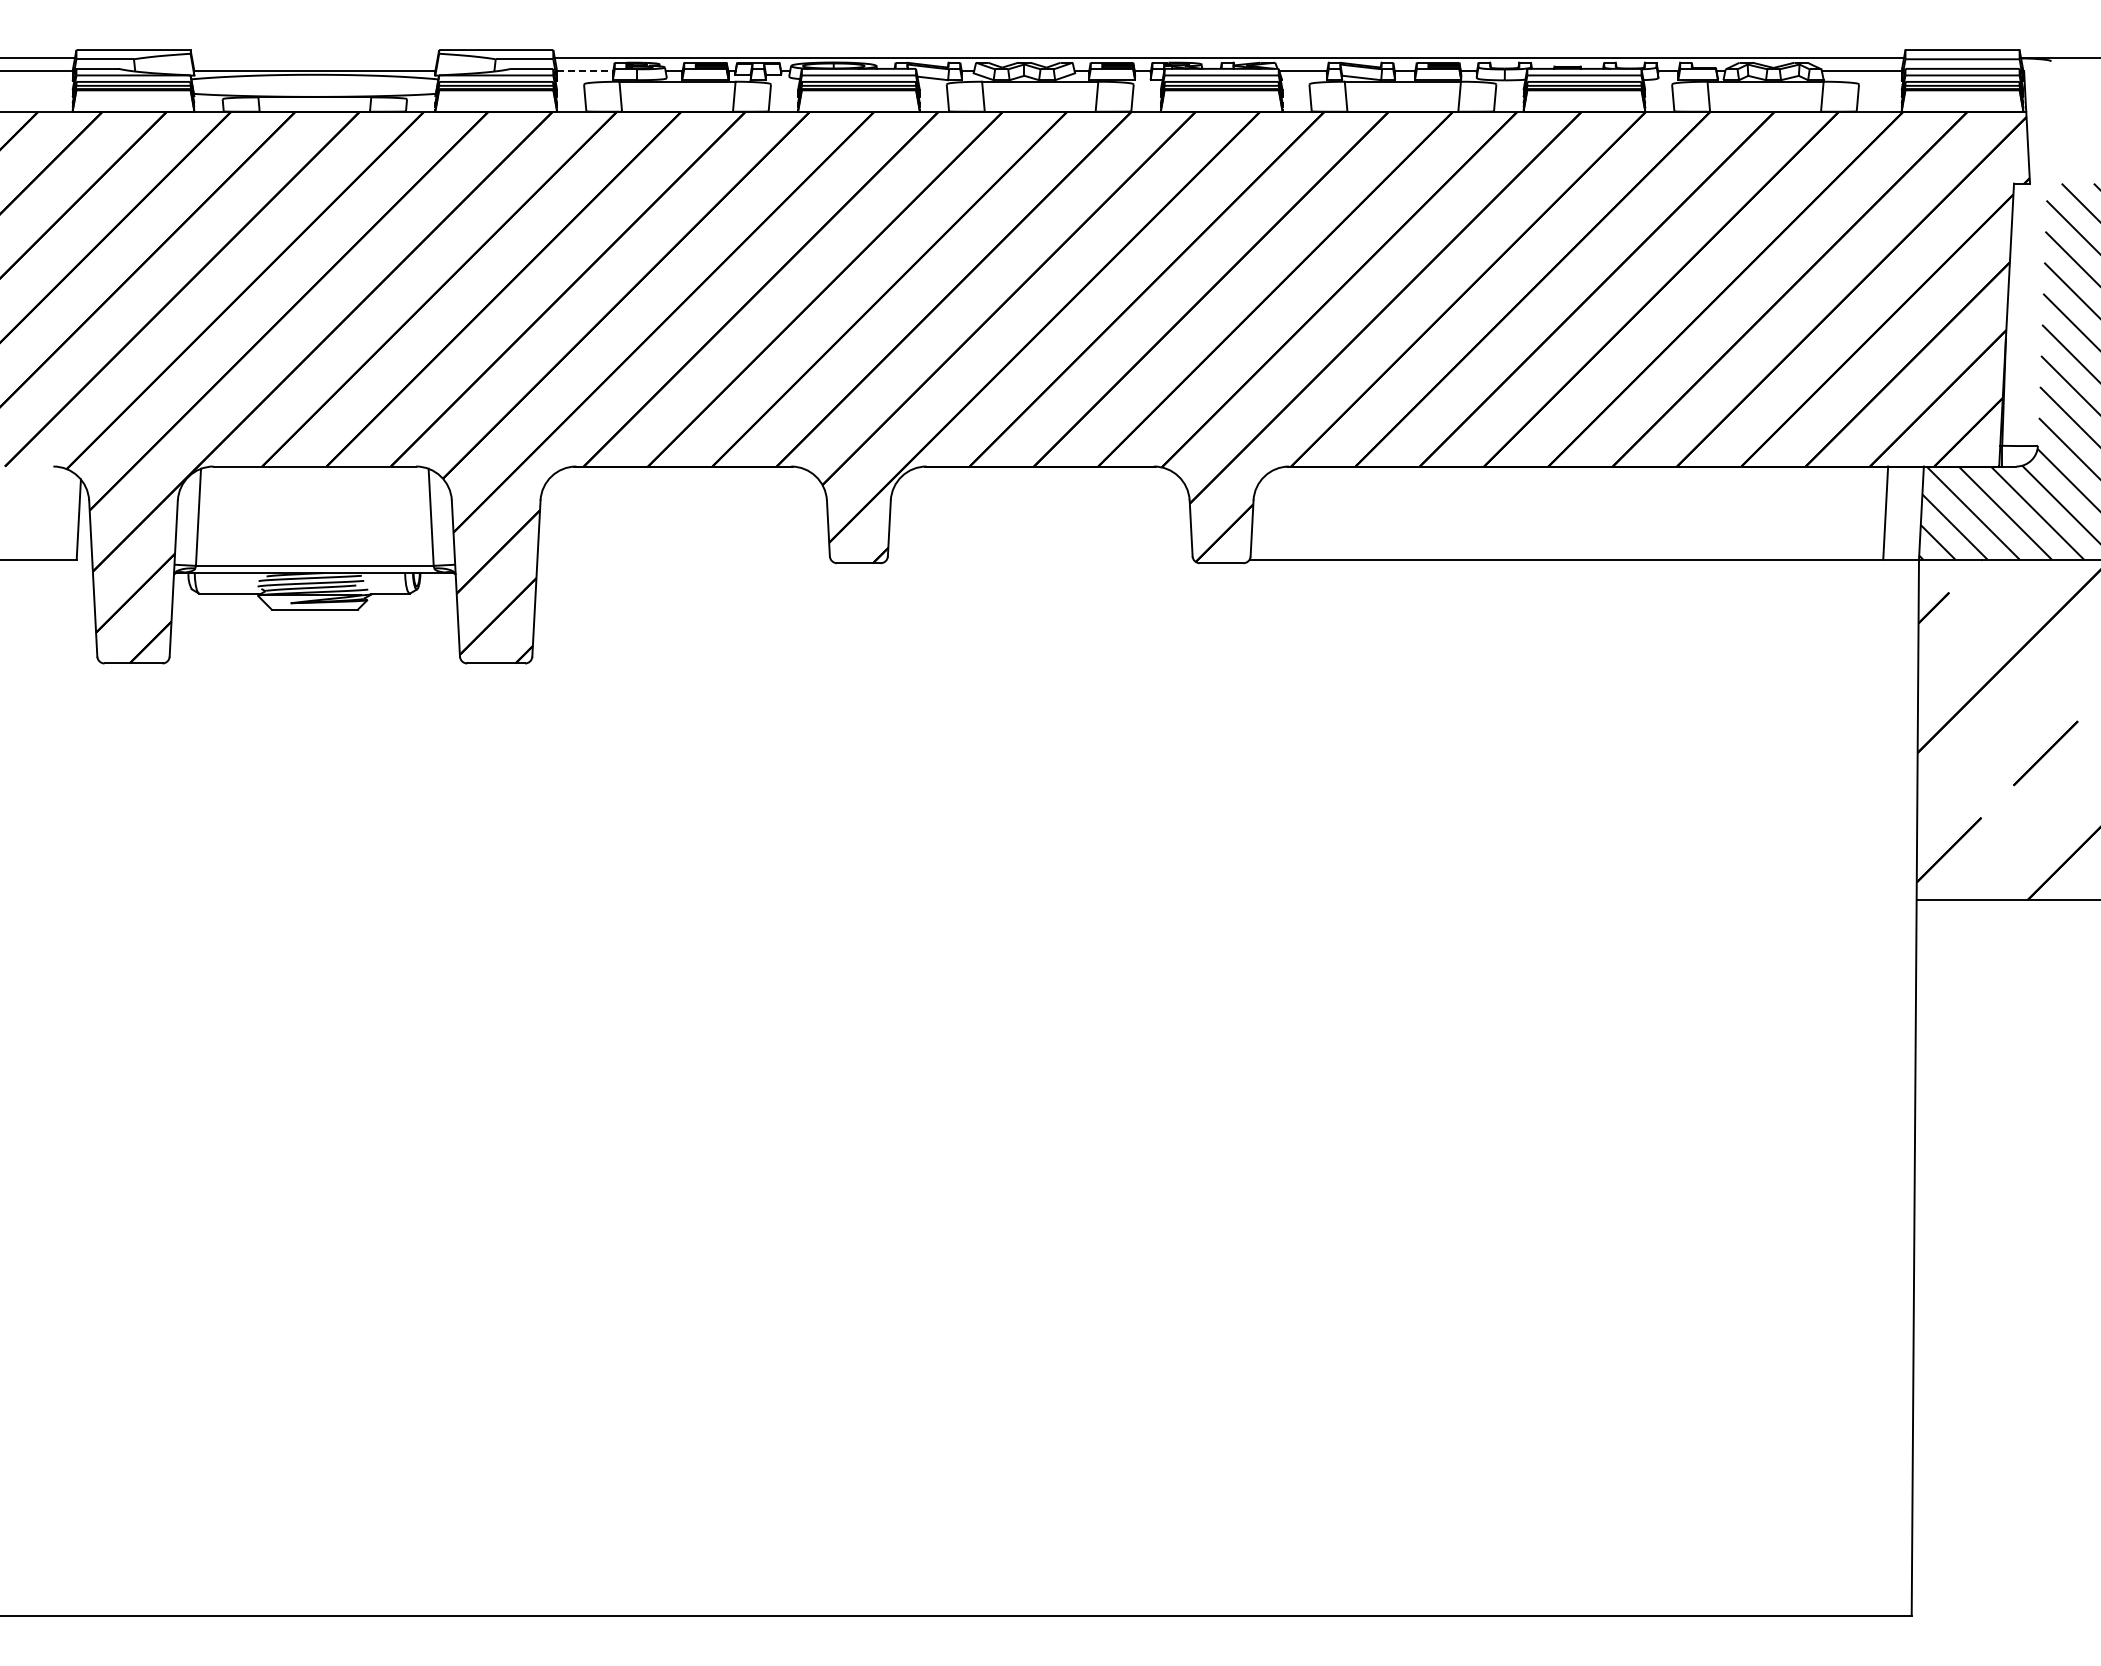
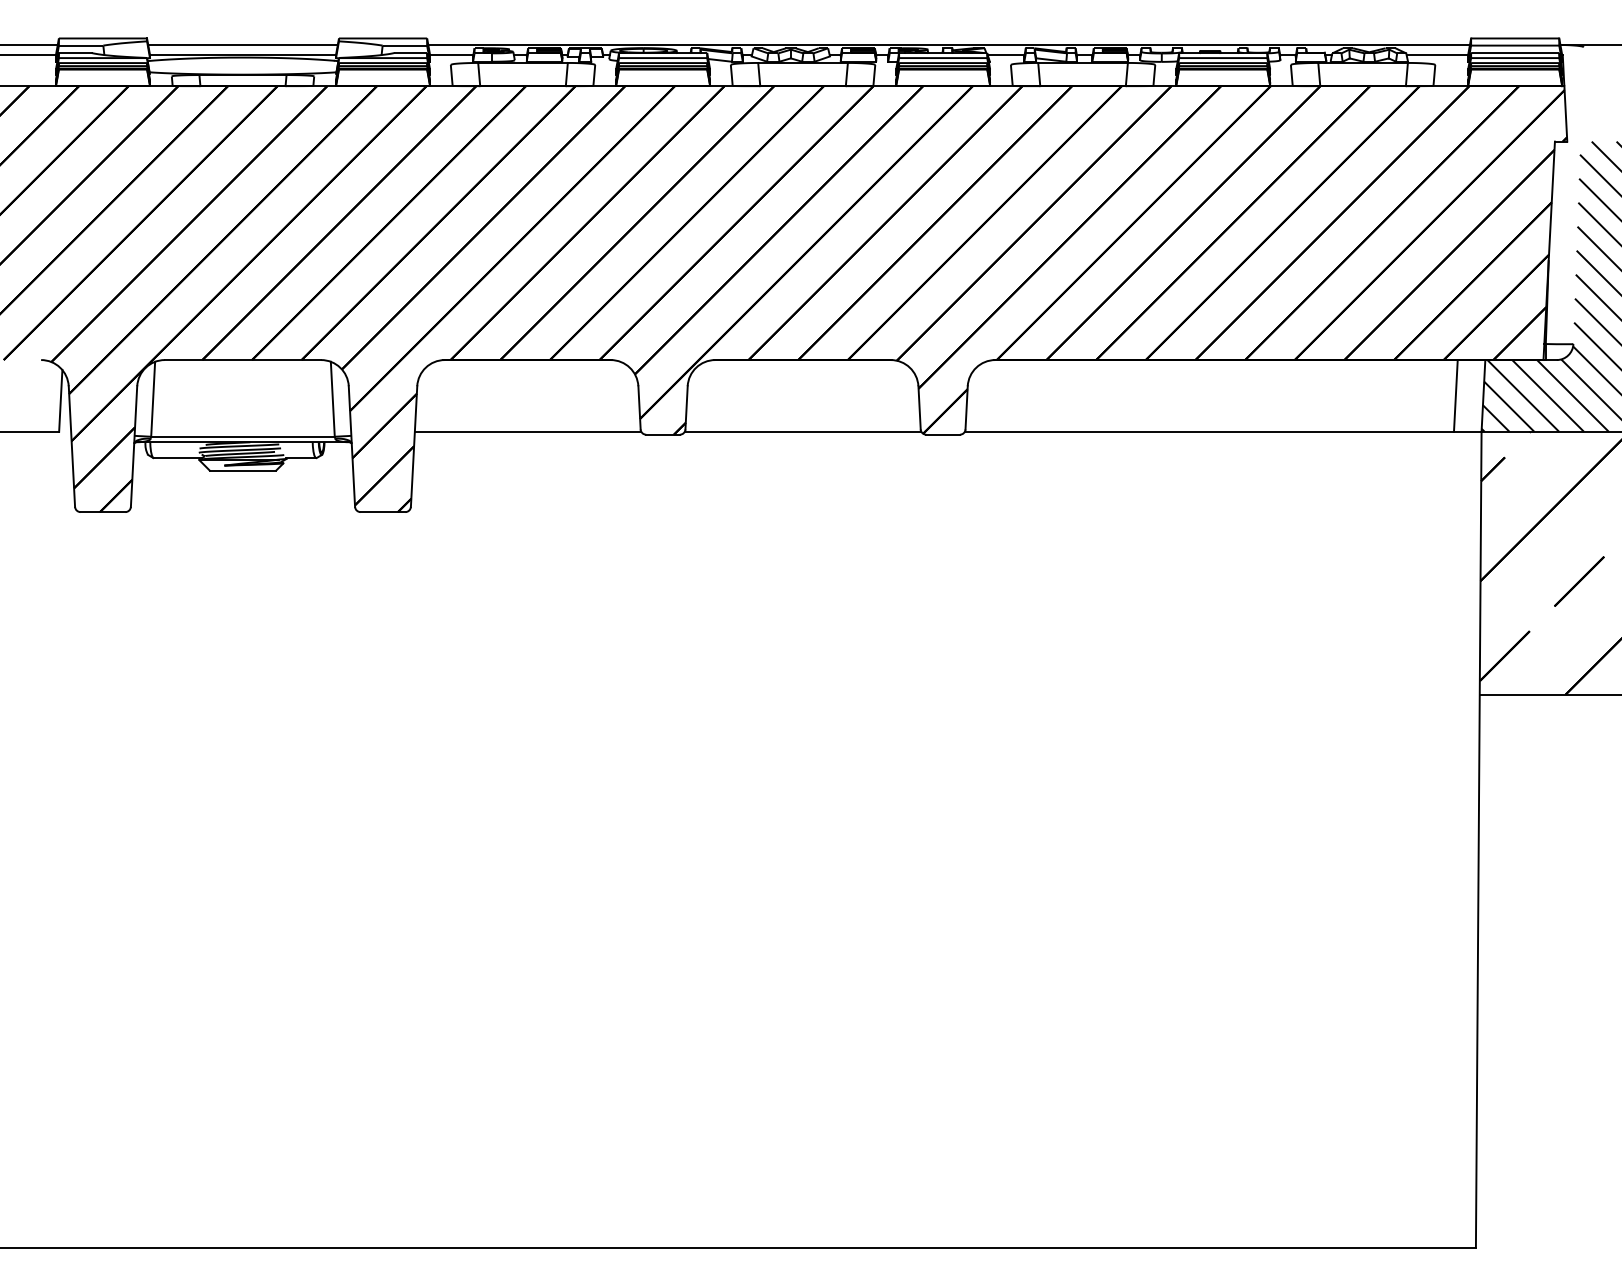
line: (314, 58) -> (242, 45), added
line: (585, 71) -> (451, 55), dashed -> solid
line: (683, 559) -> (527, 431), added
line: (1039, 559) -> (802, 431), added

